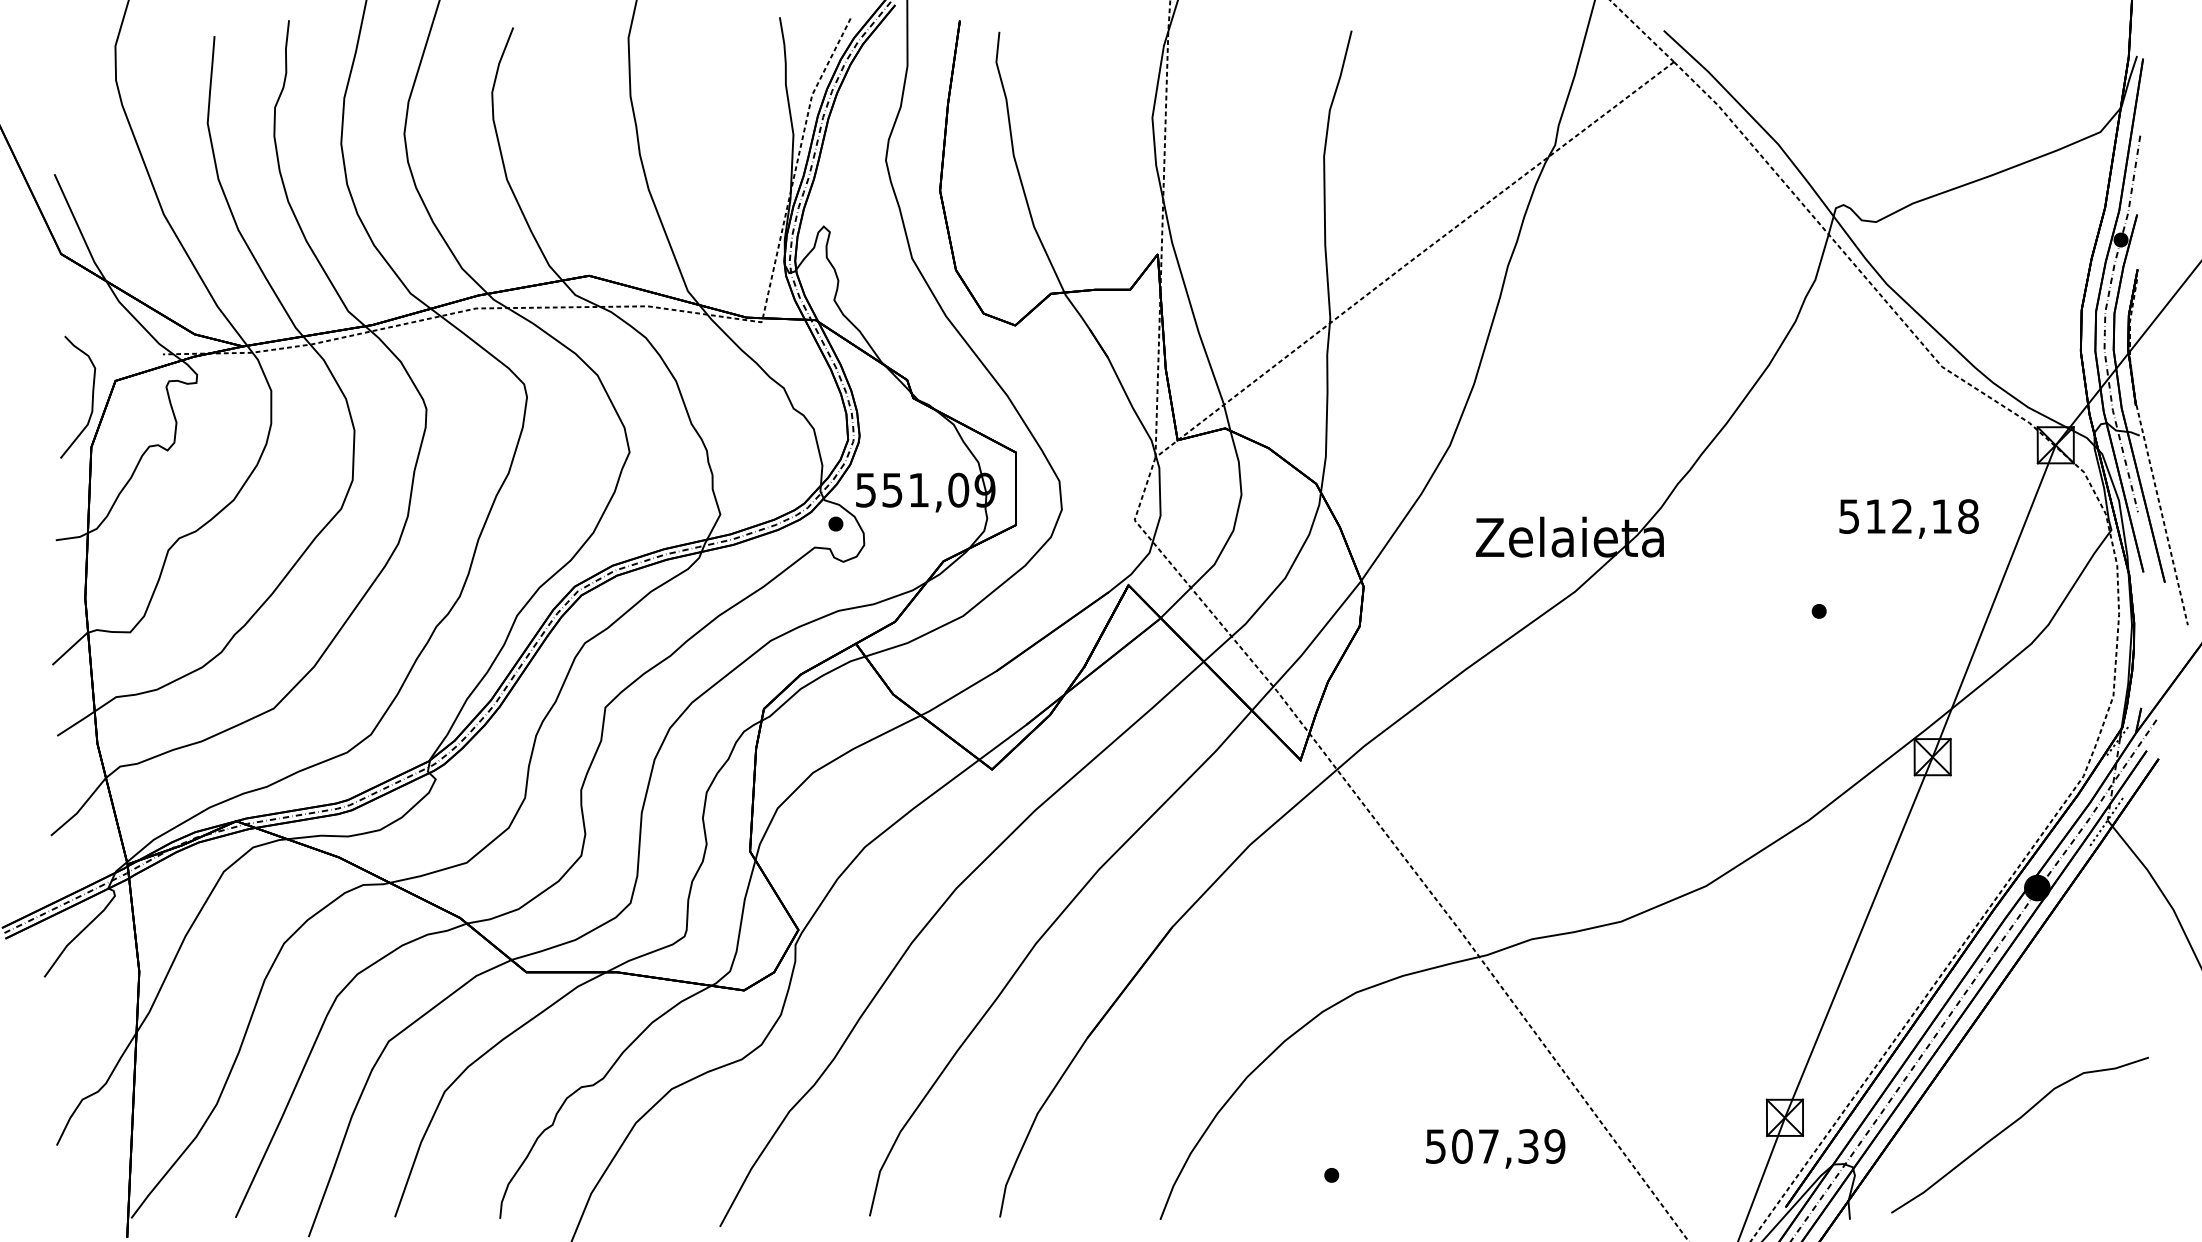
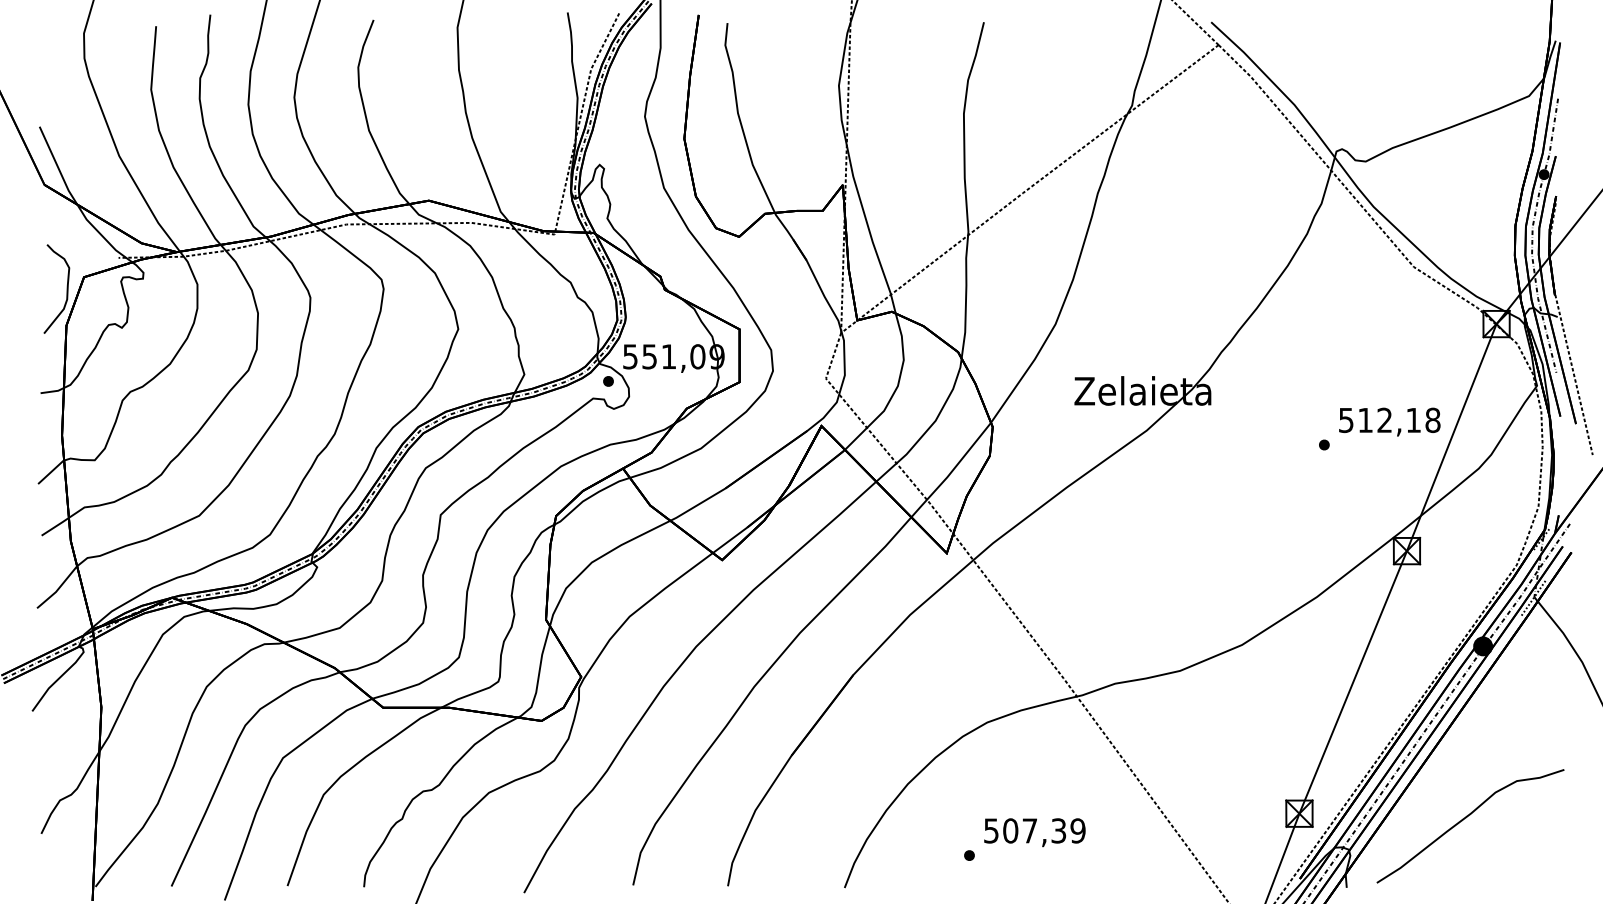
text: (1908, 518) -> (1389, 421), moved
text: (1495, 1148) -> (1034, 832), moved

